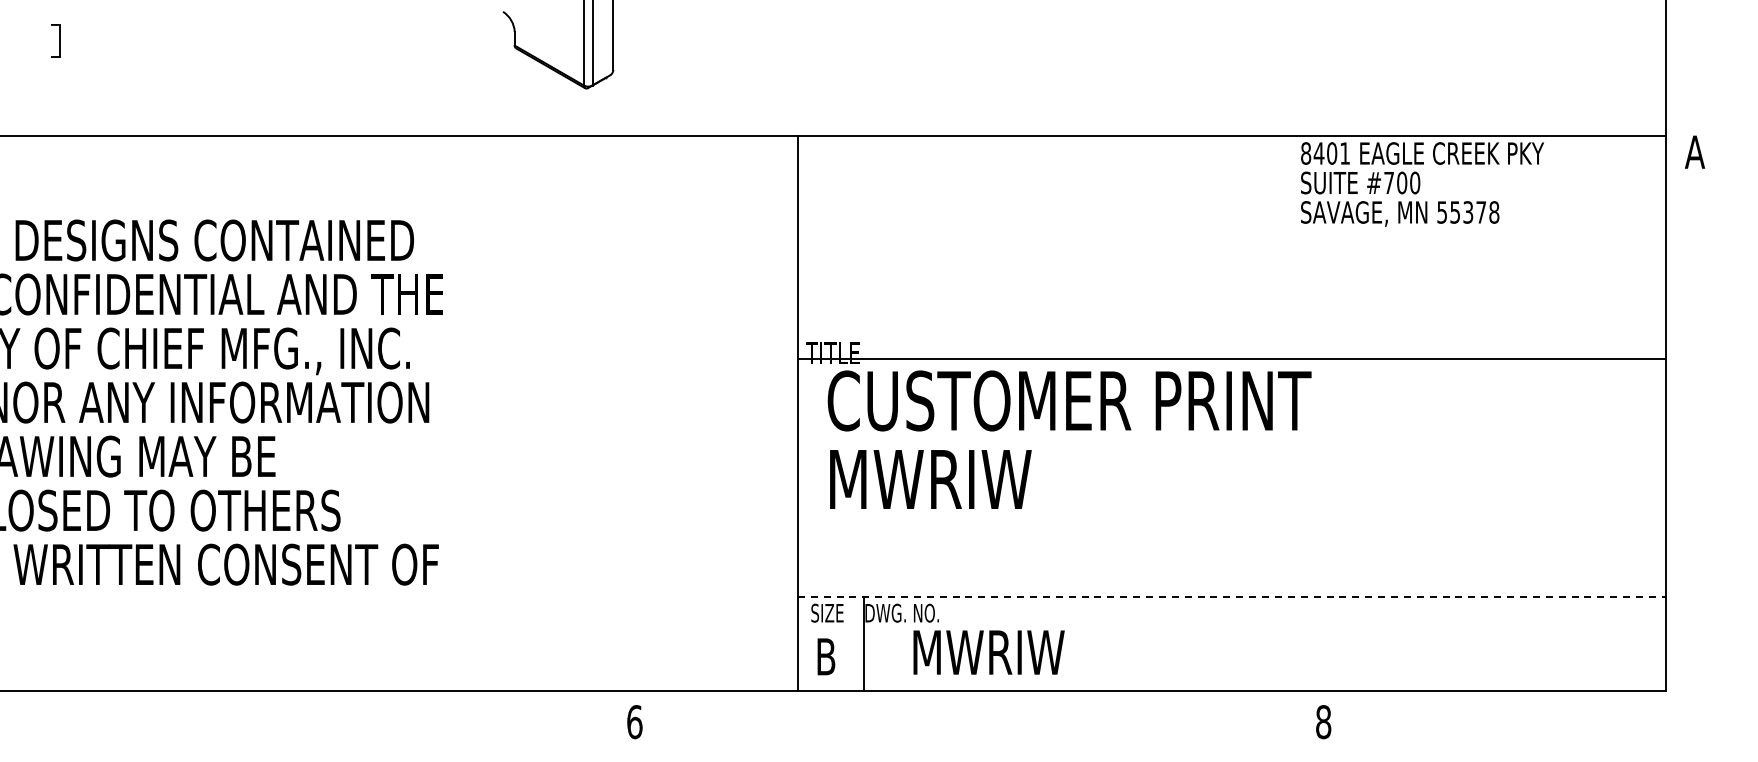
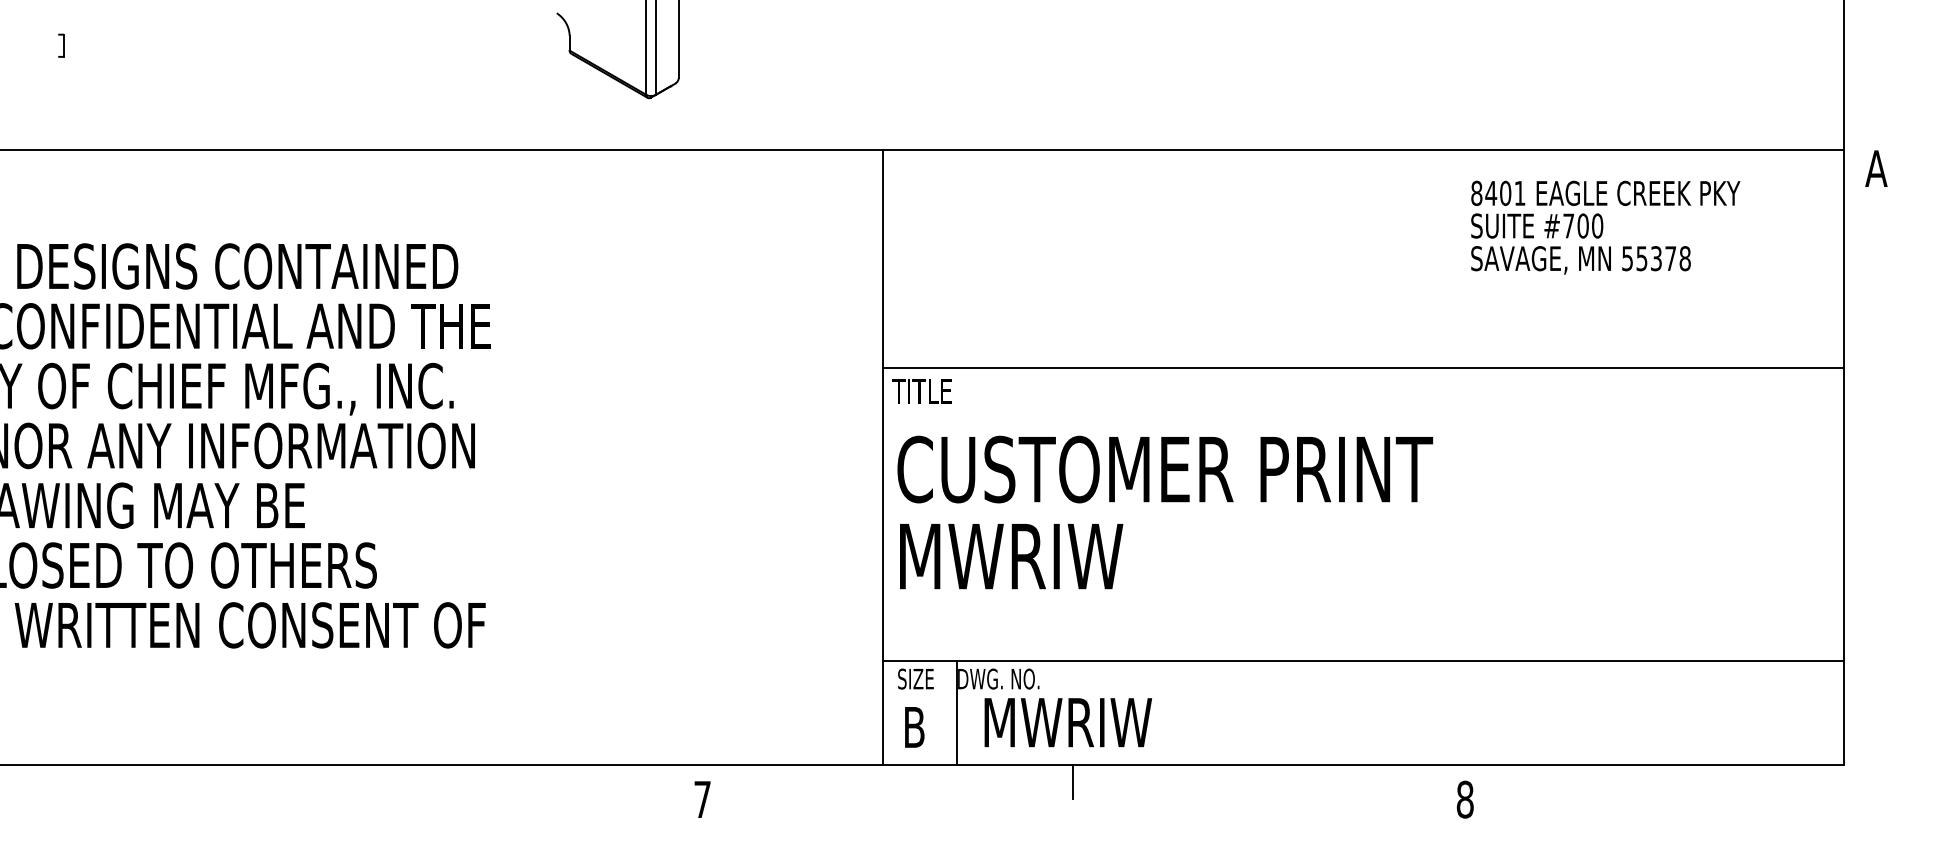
part: (55, 41) -> (61, 46), size x0.62
text: (1422, 184) -> (1605, 227), moved
line: (1231, 358) -> (1363, 367), moved
text: (1069, 439) -> (1165, 512), moved
line: (1231, 597) -> (1363, 661), dashed -> solid
text: (988, 652) -> (1067, 722), moved
line: (969, 706) -> (1073, 782), added
text: (634, 722) -> (702, 800), 6 -> 7

